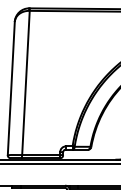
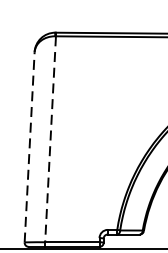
line: (25, 83) -> (49, 140), solid -> dashed
line: (11, 88) -> (29, 147), solid -> dashed

